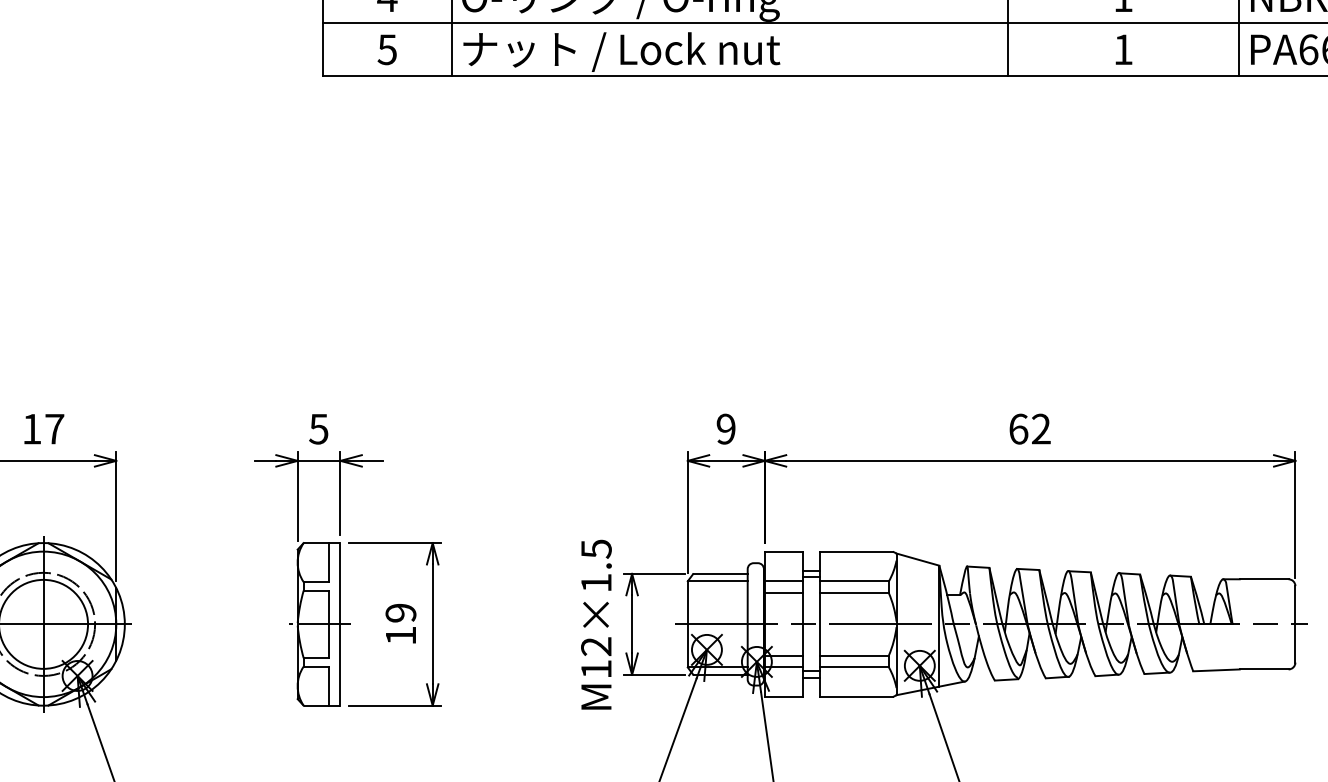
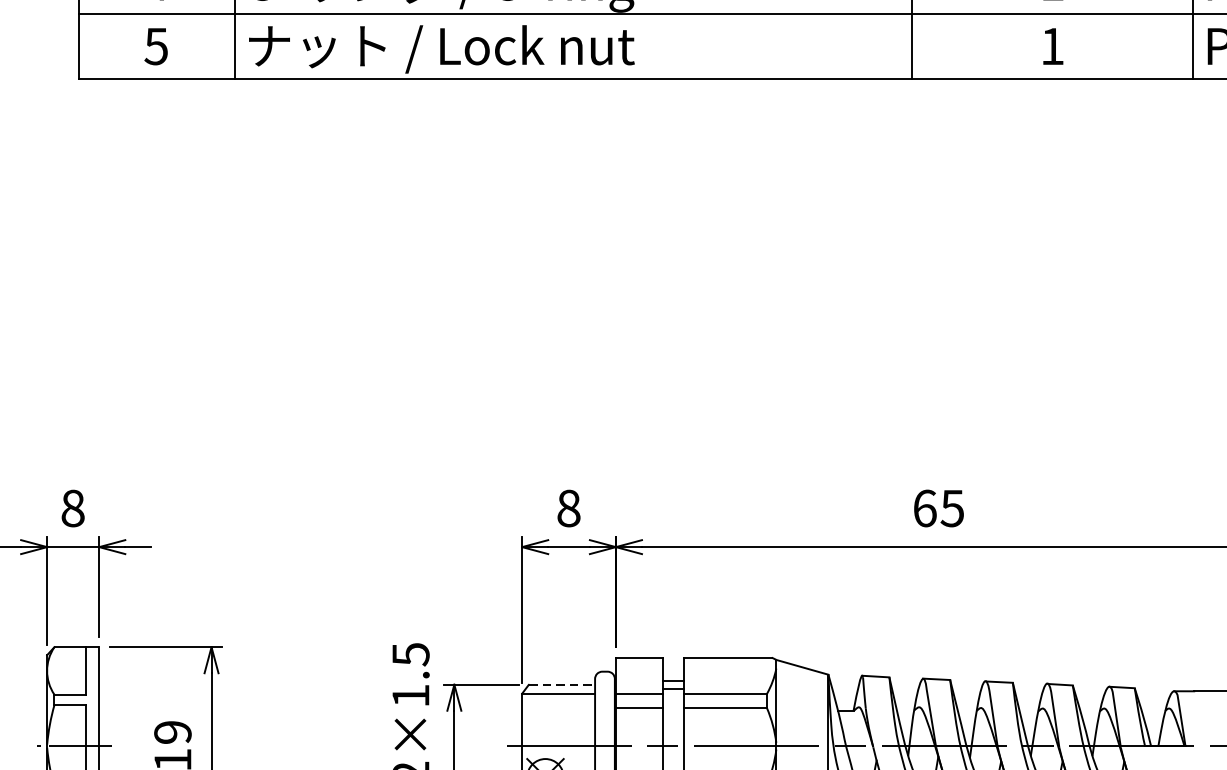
text: (318, 428) -> (72, 507), 5 -> 8
text: (725, 428) -> (568, 507), 9 -> 8
text: (1040, 428) -> (951, 507), 62 -> 65
line: (720, 573) -> (561, 684), solid -> dashed

